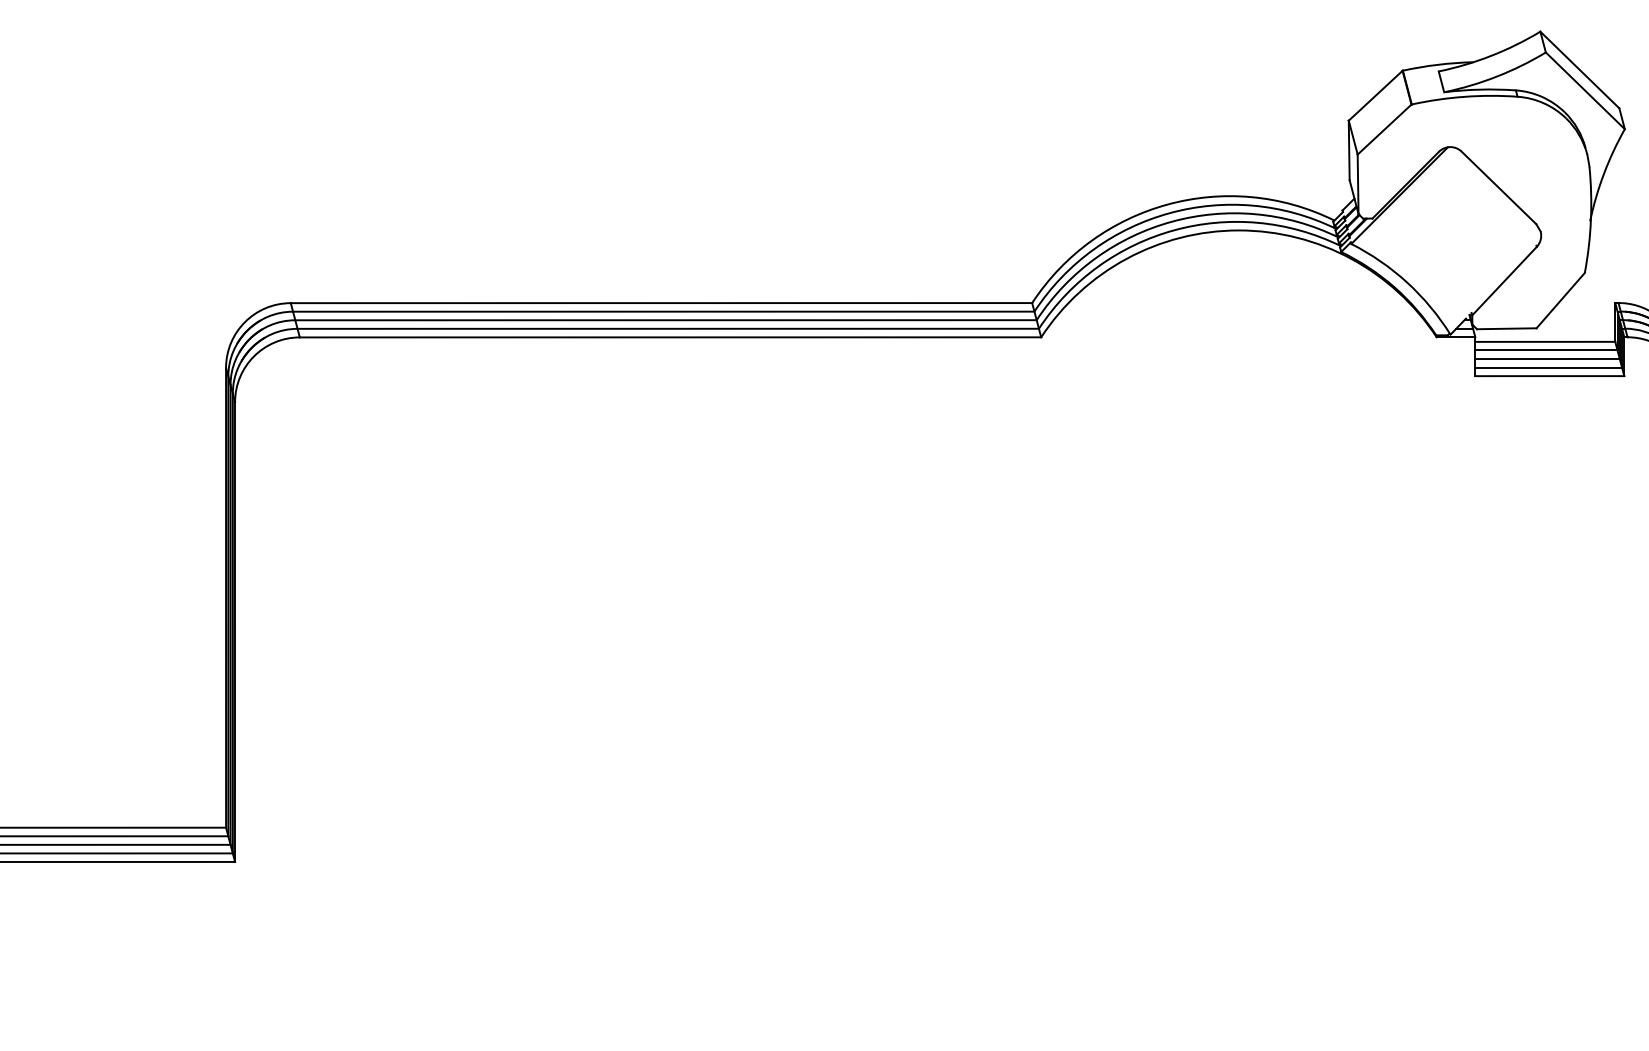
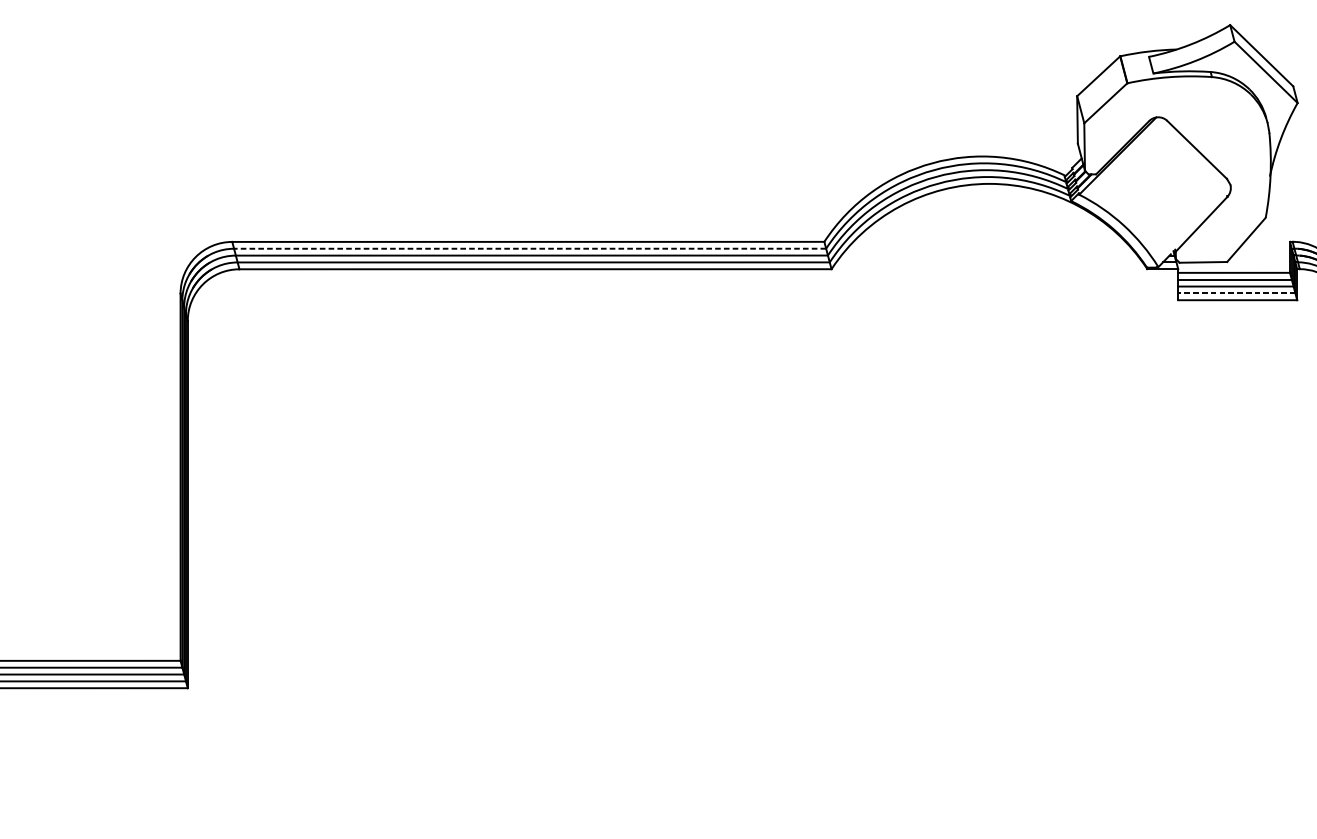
line: (663, 311) -> (529, 248), solid -> dashed
line: (1548, 367) -> (1236, 293), solid -> dashed

